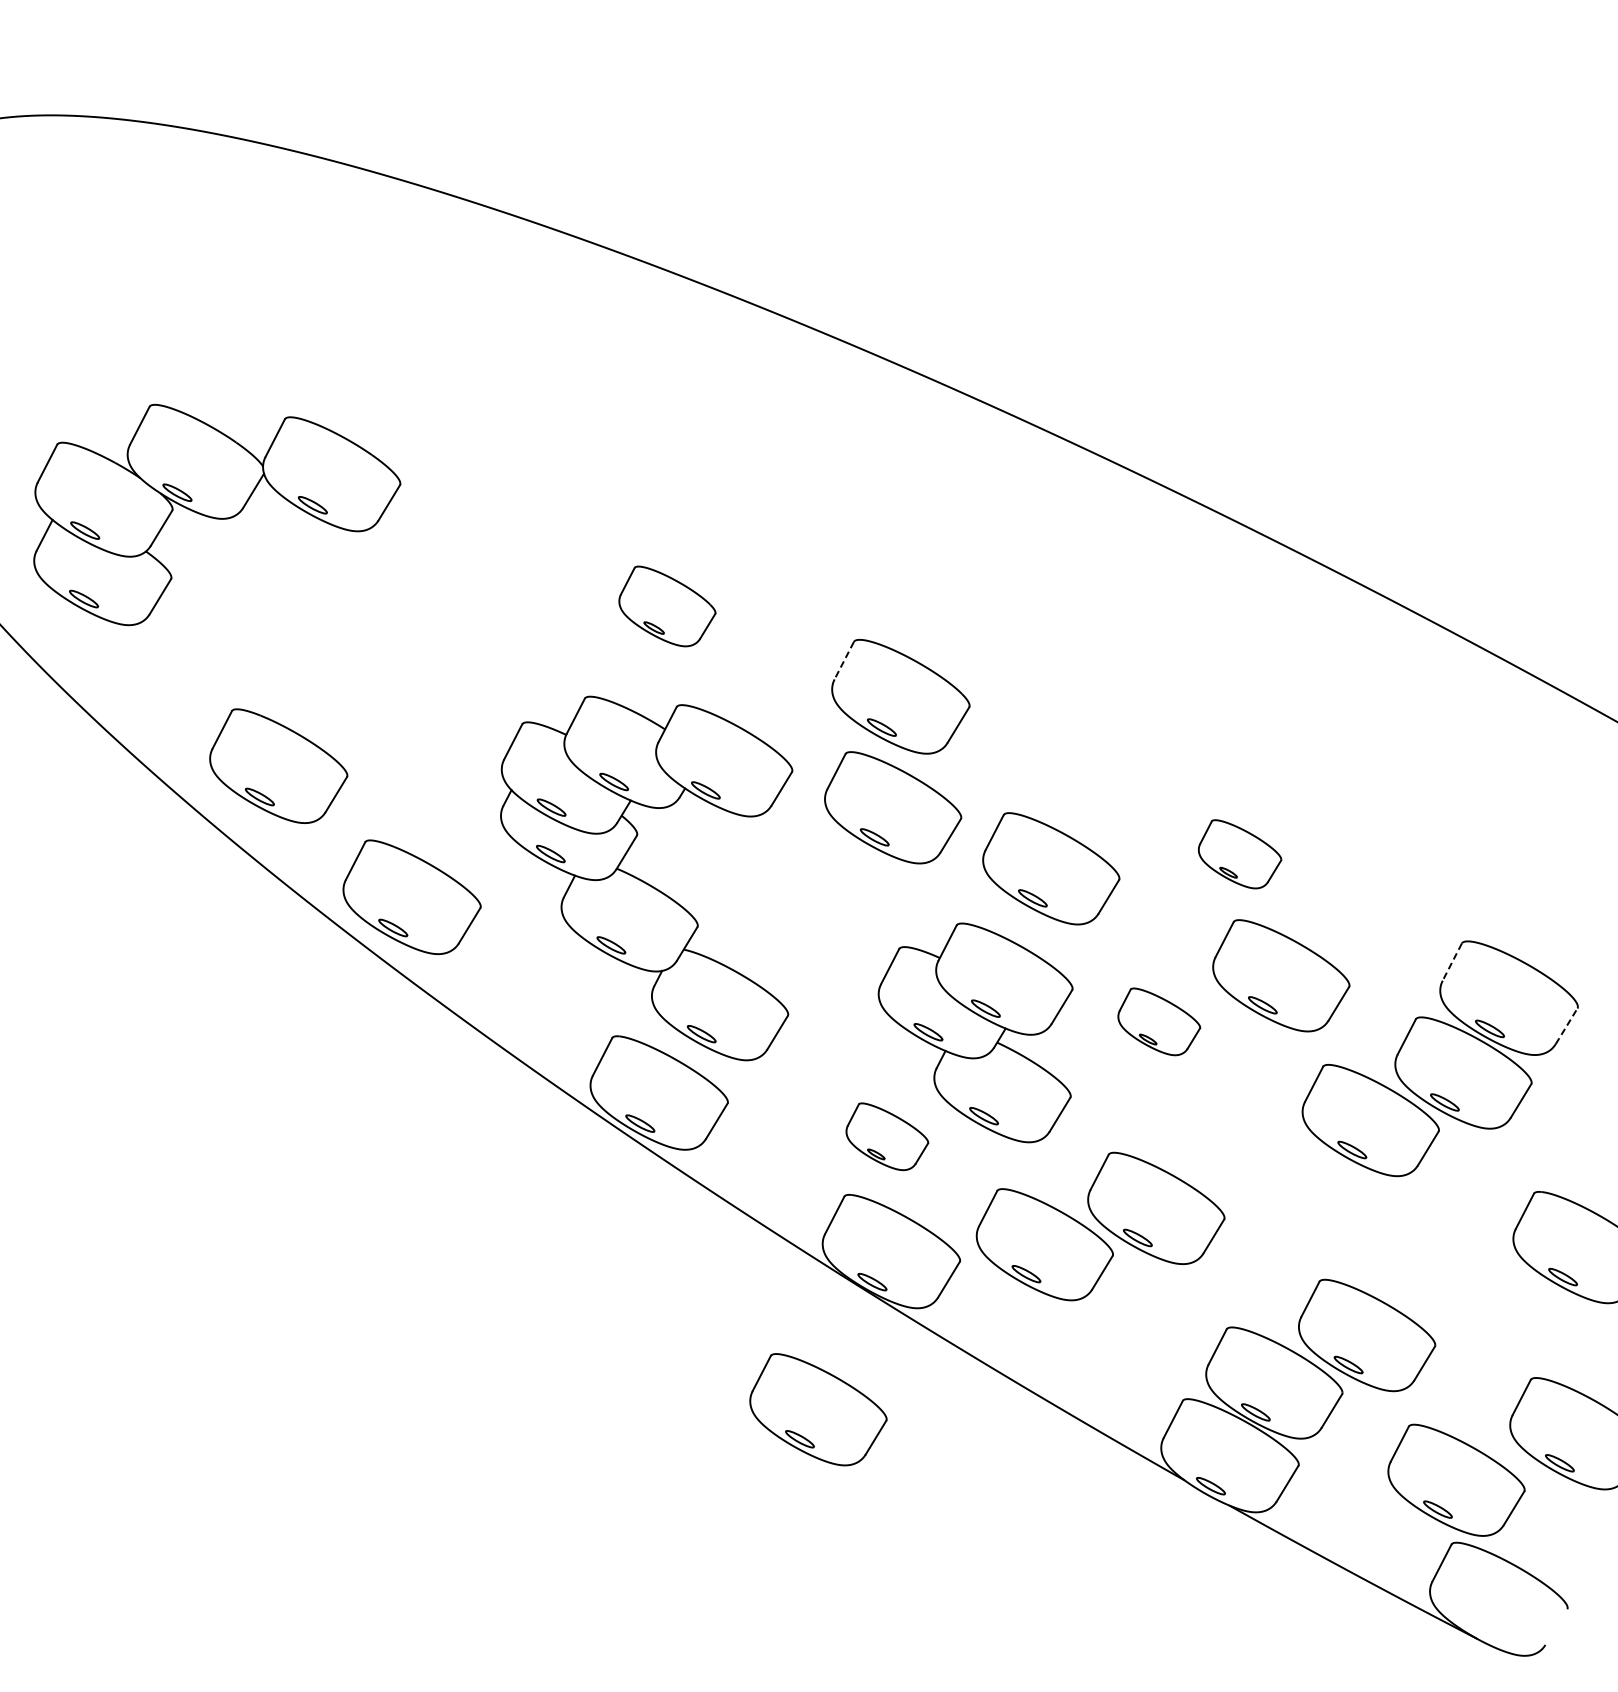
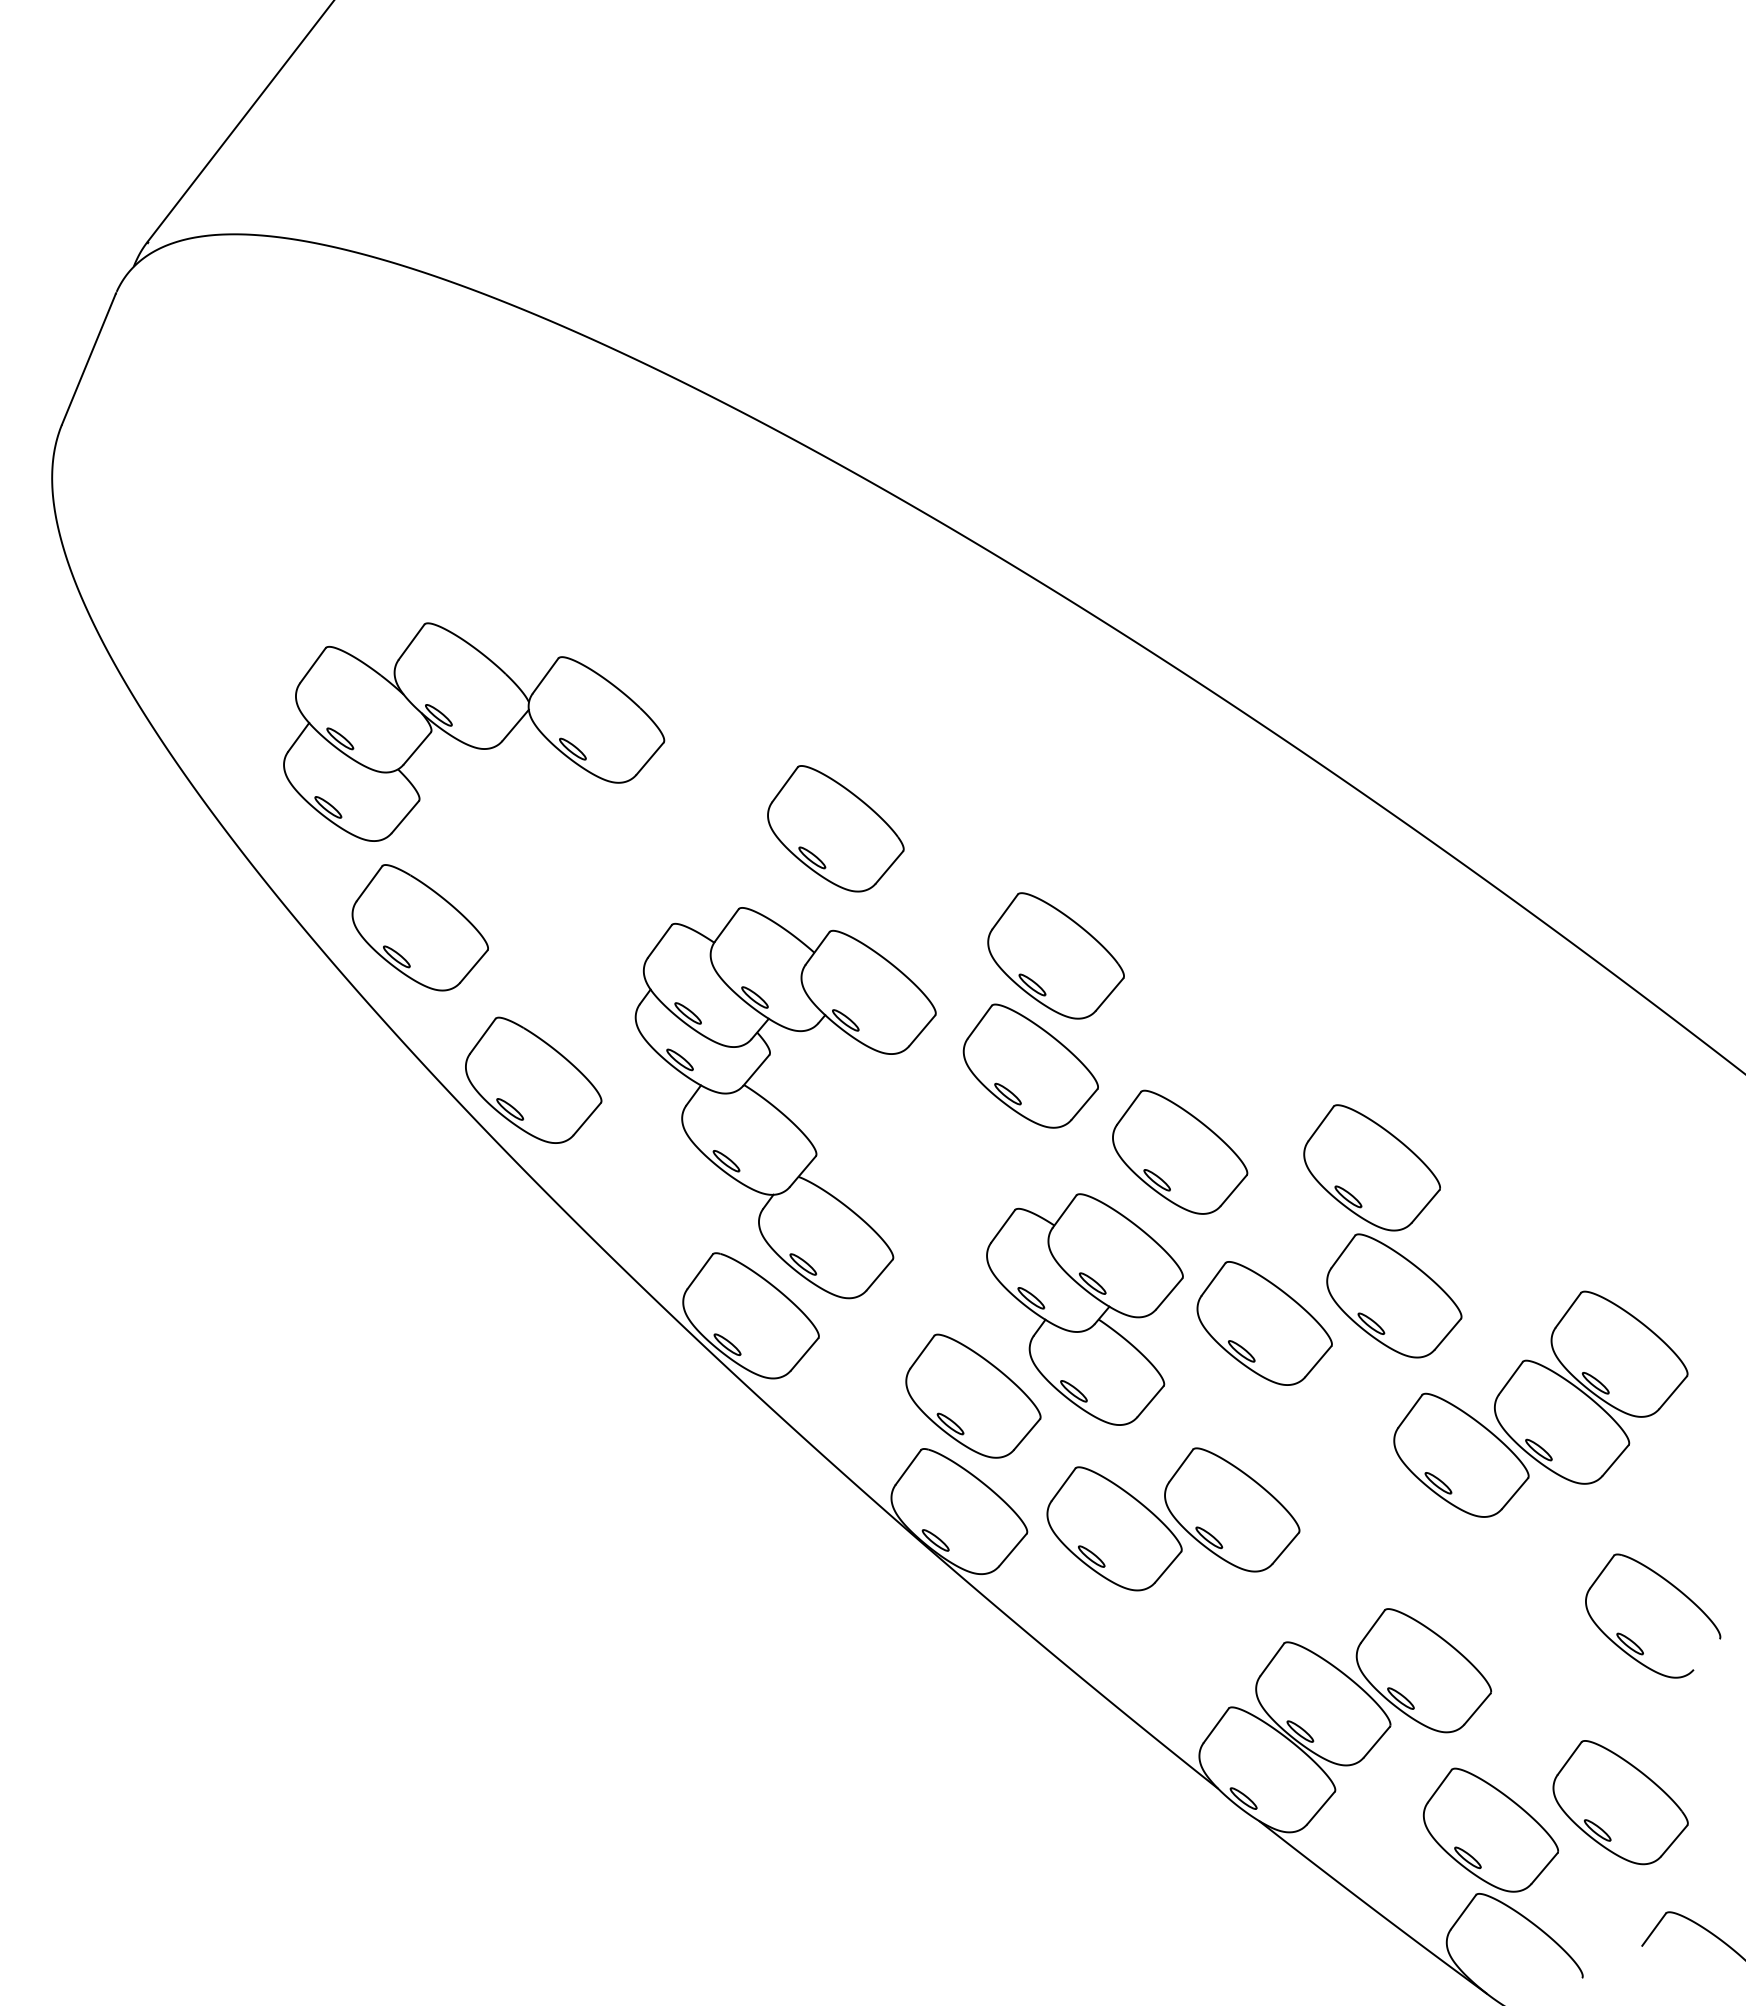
part: (214, 503) -> (474, 731), moved
part: (666, 605) -> (835, 828), size x1.43
line: (843, 661) -> (1004, 912), dashed -> solid
part: (1239, 853) -> (1371, 1167), size x1.67
line: (1452, 962) -> (1568, 1310), dashed -> solid
part: (1158, 1021) -> (1264, 1323), size x1.67
line: (1566, 1026) -> (1673, 1392), dashed -> solid
part: (887, 1135) -> (973, 1395), size x1.67
part: (818, 1408) -> (861, 1658), removed

